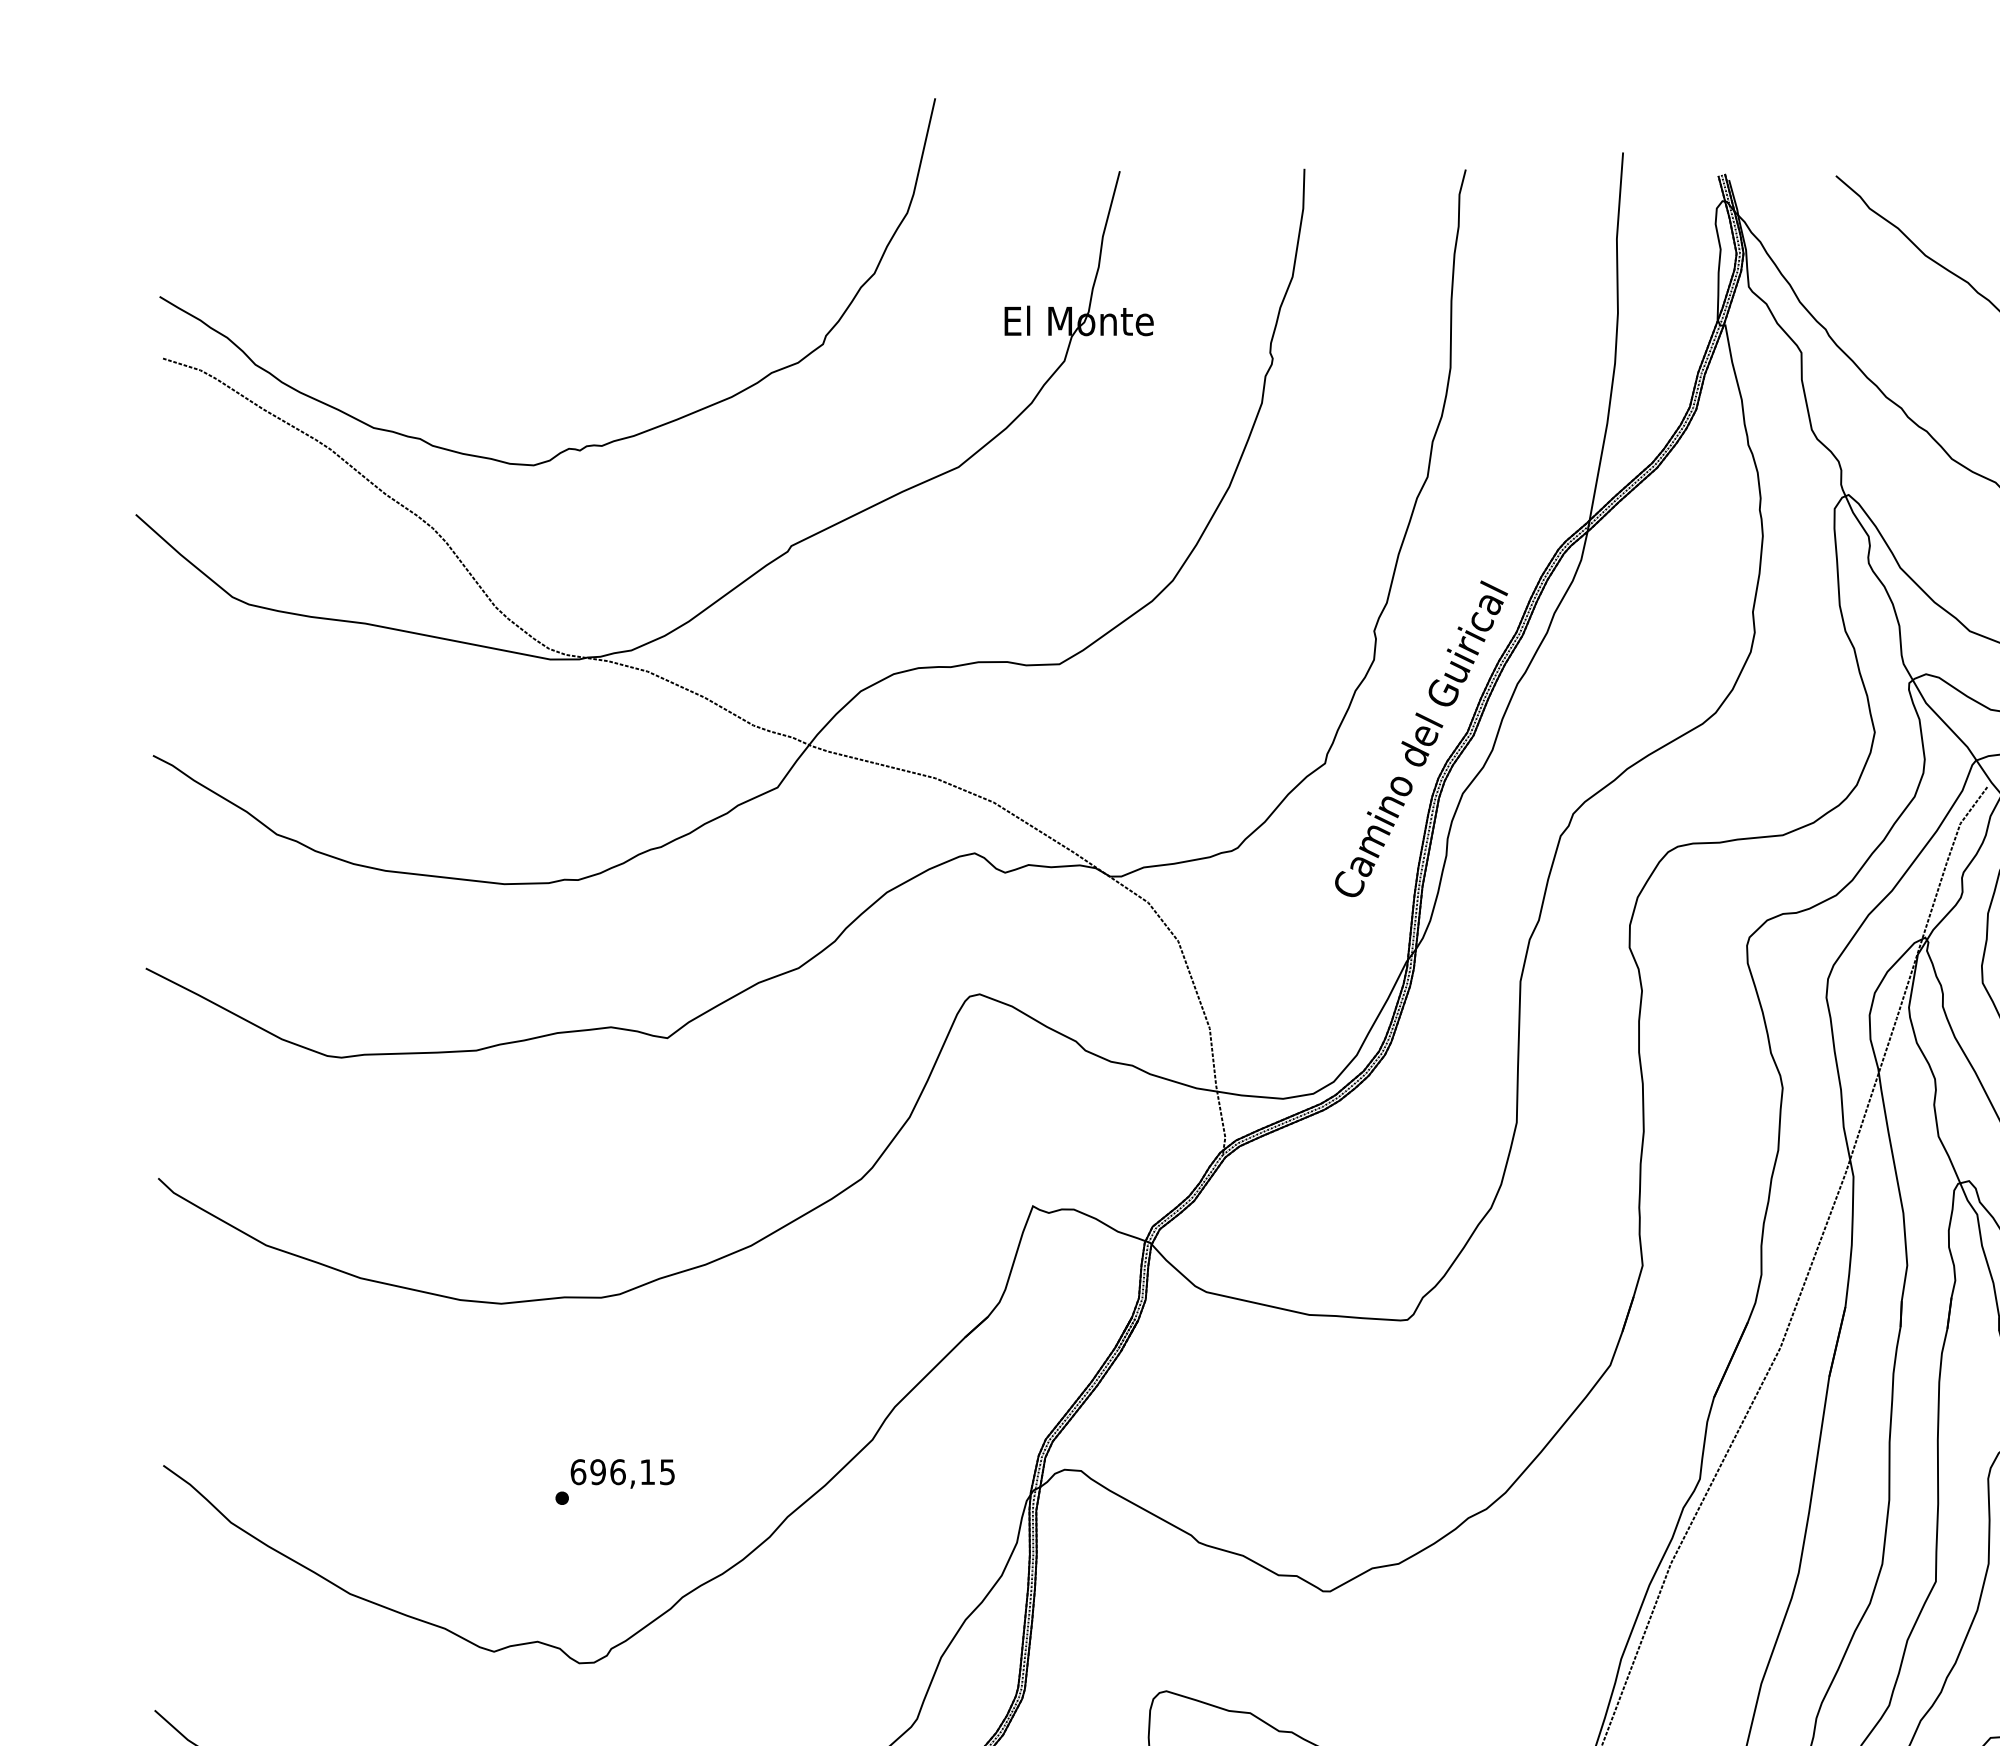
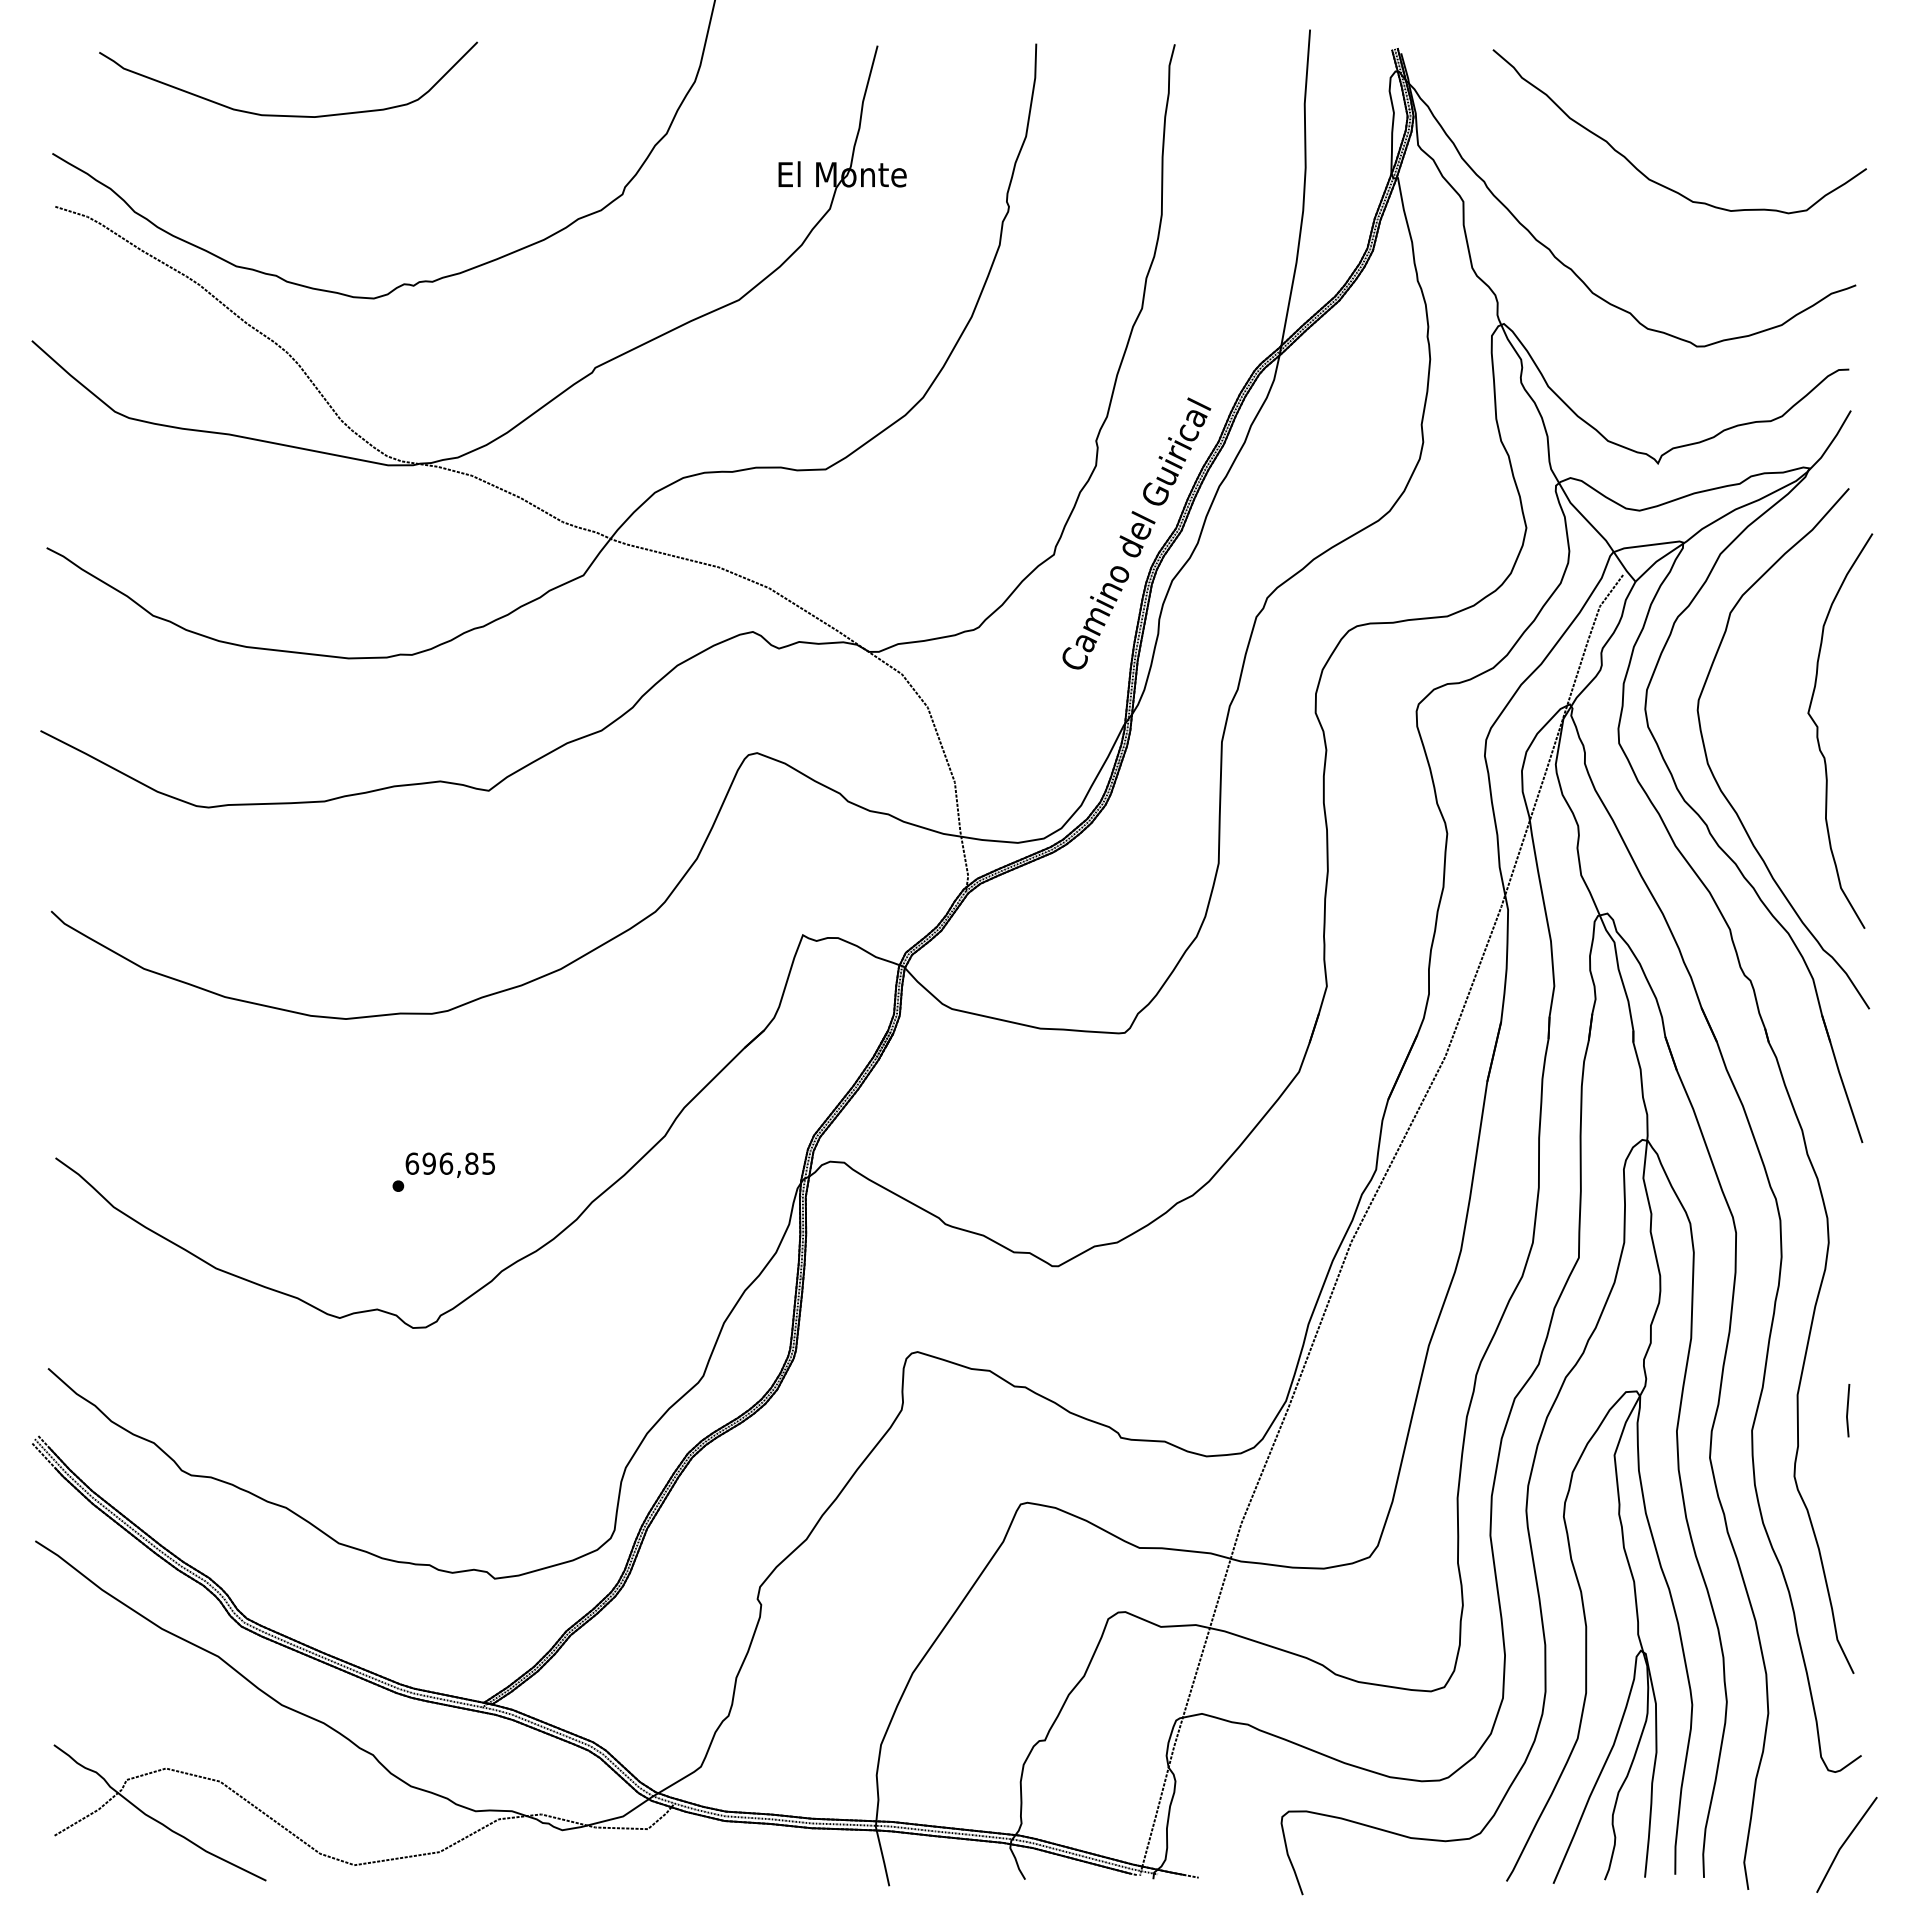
curve: (434, 252) -> (288, 115), added
text: (647, 1471) -> (471, 1163), 696,15 -> 696,85

